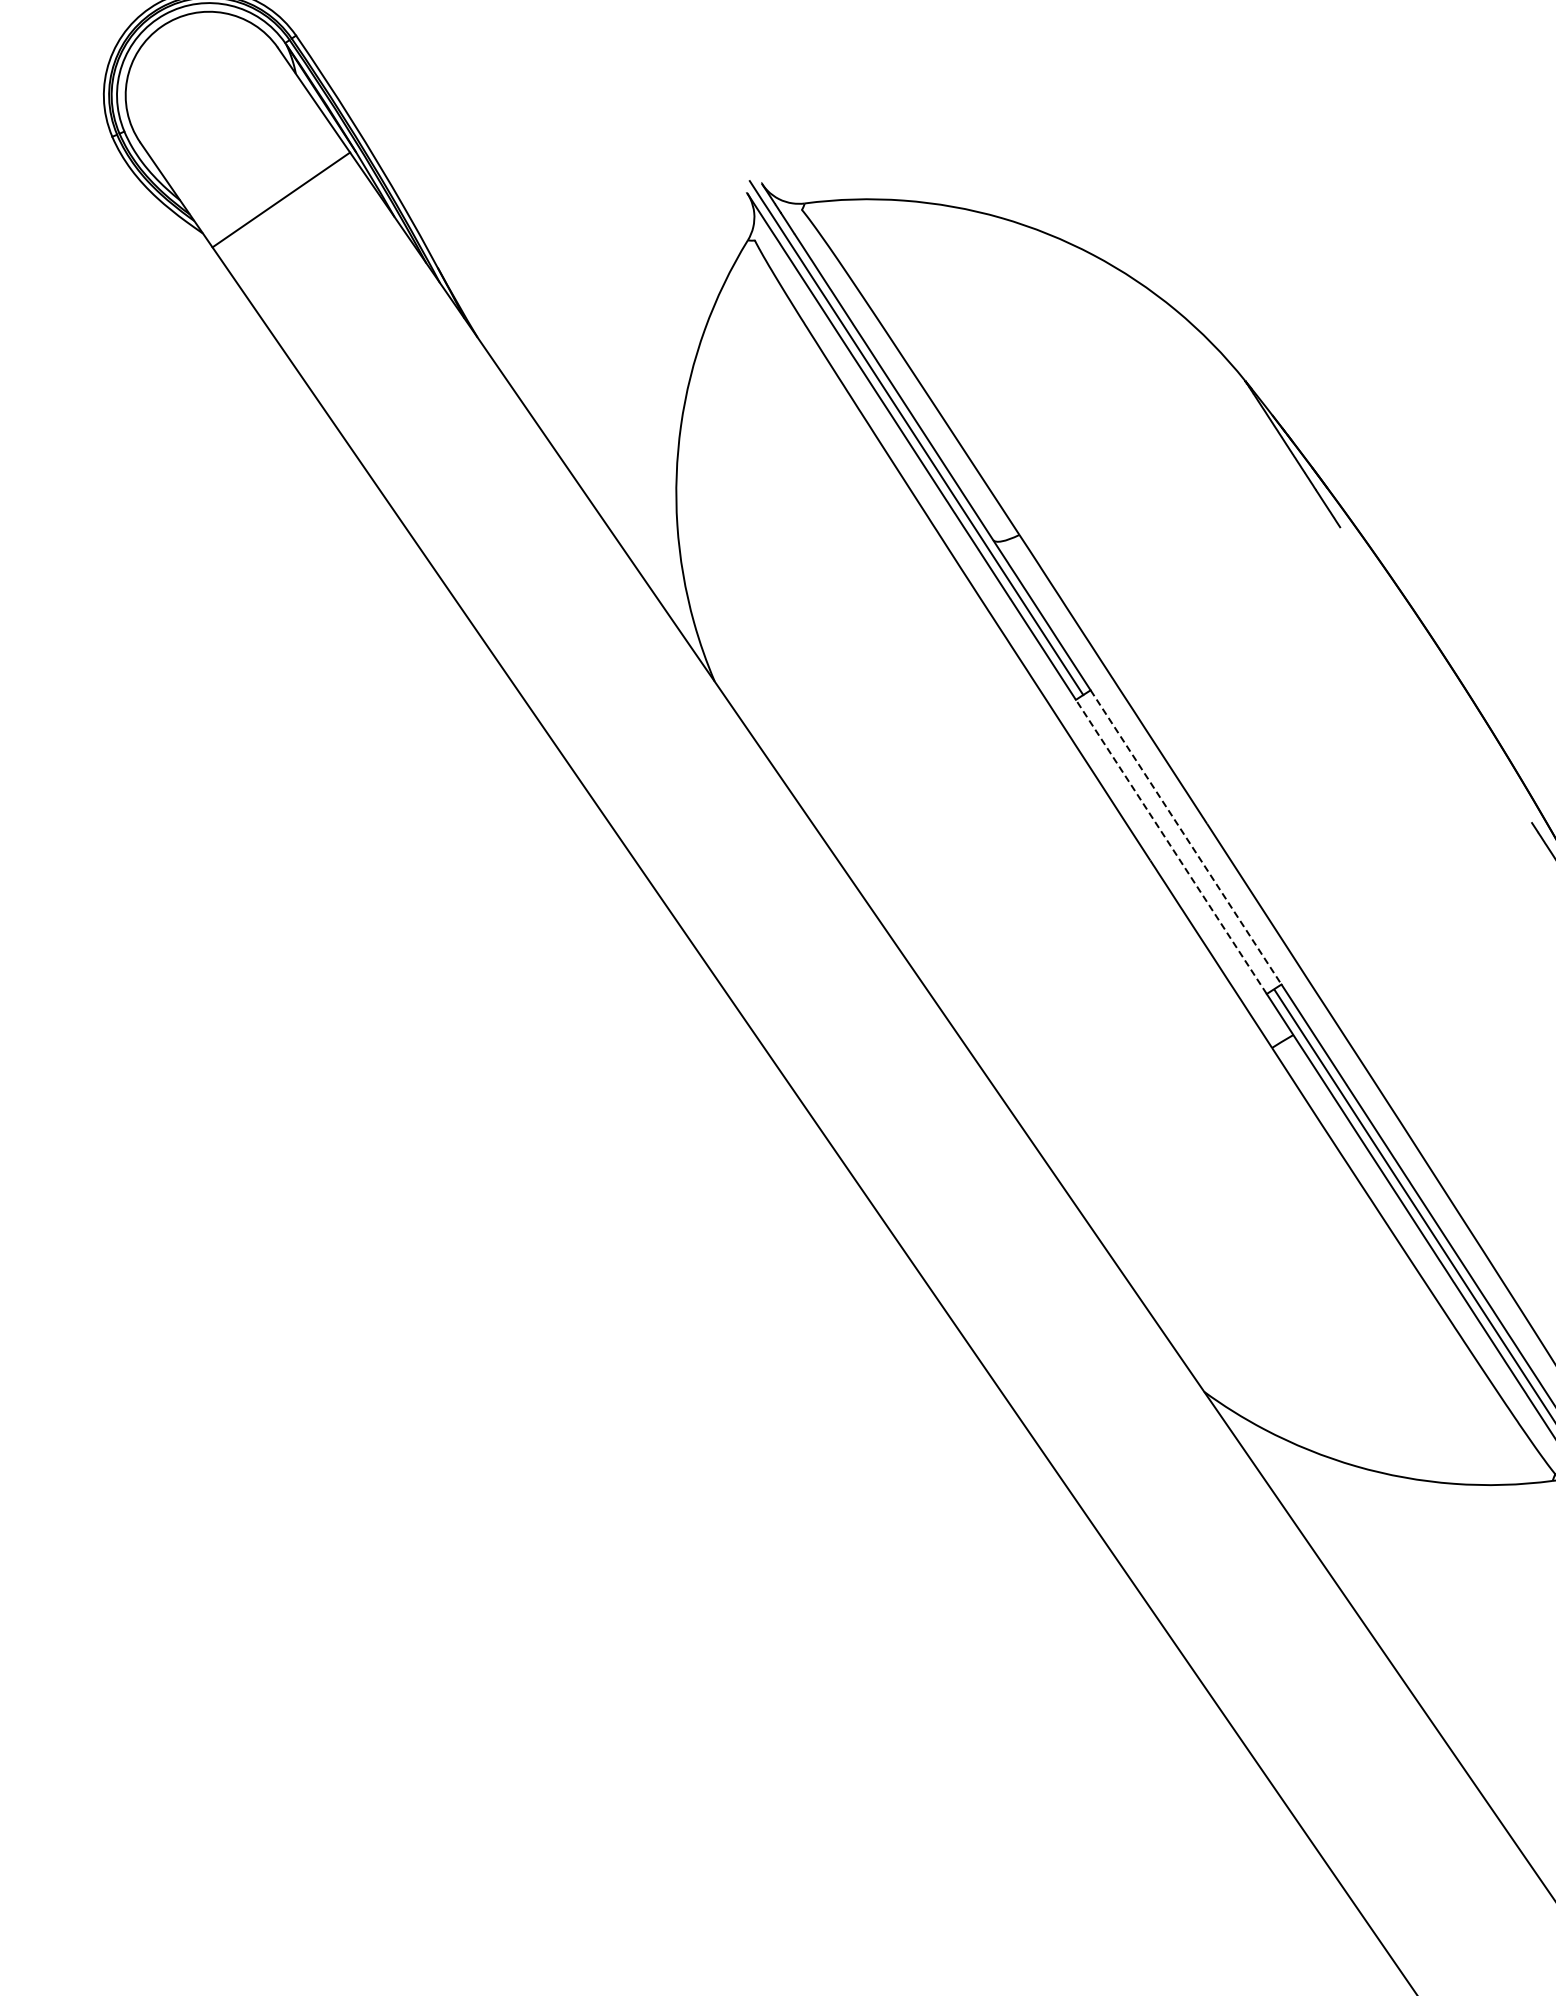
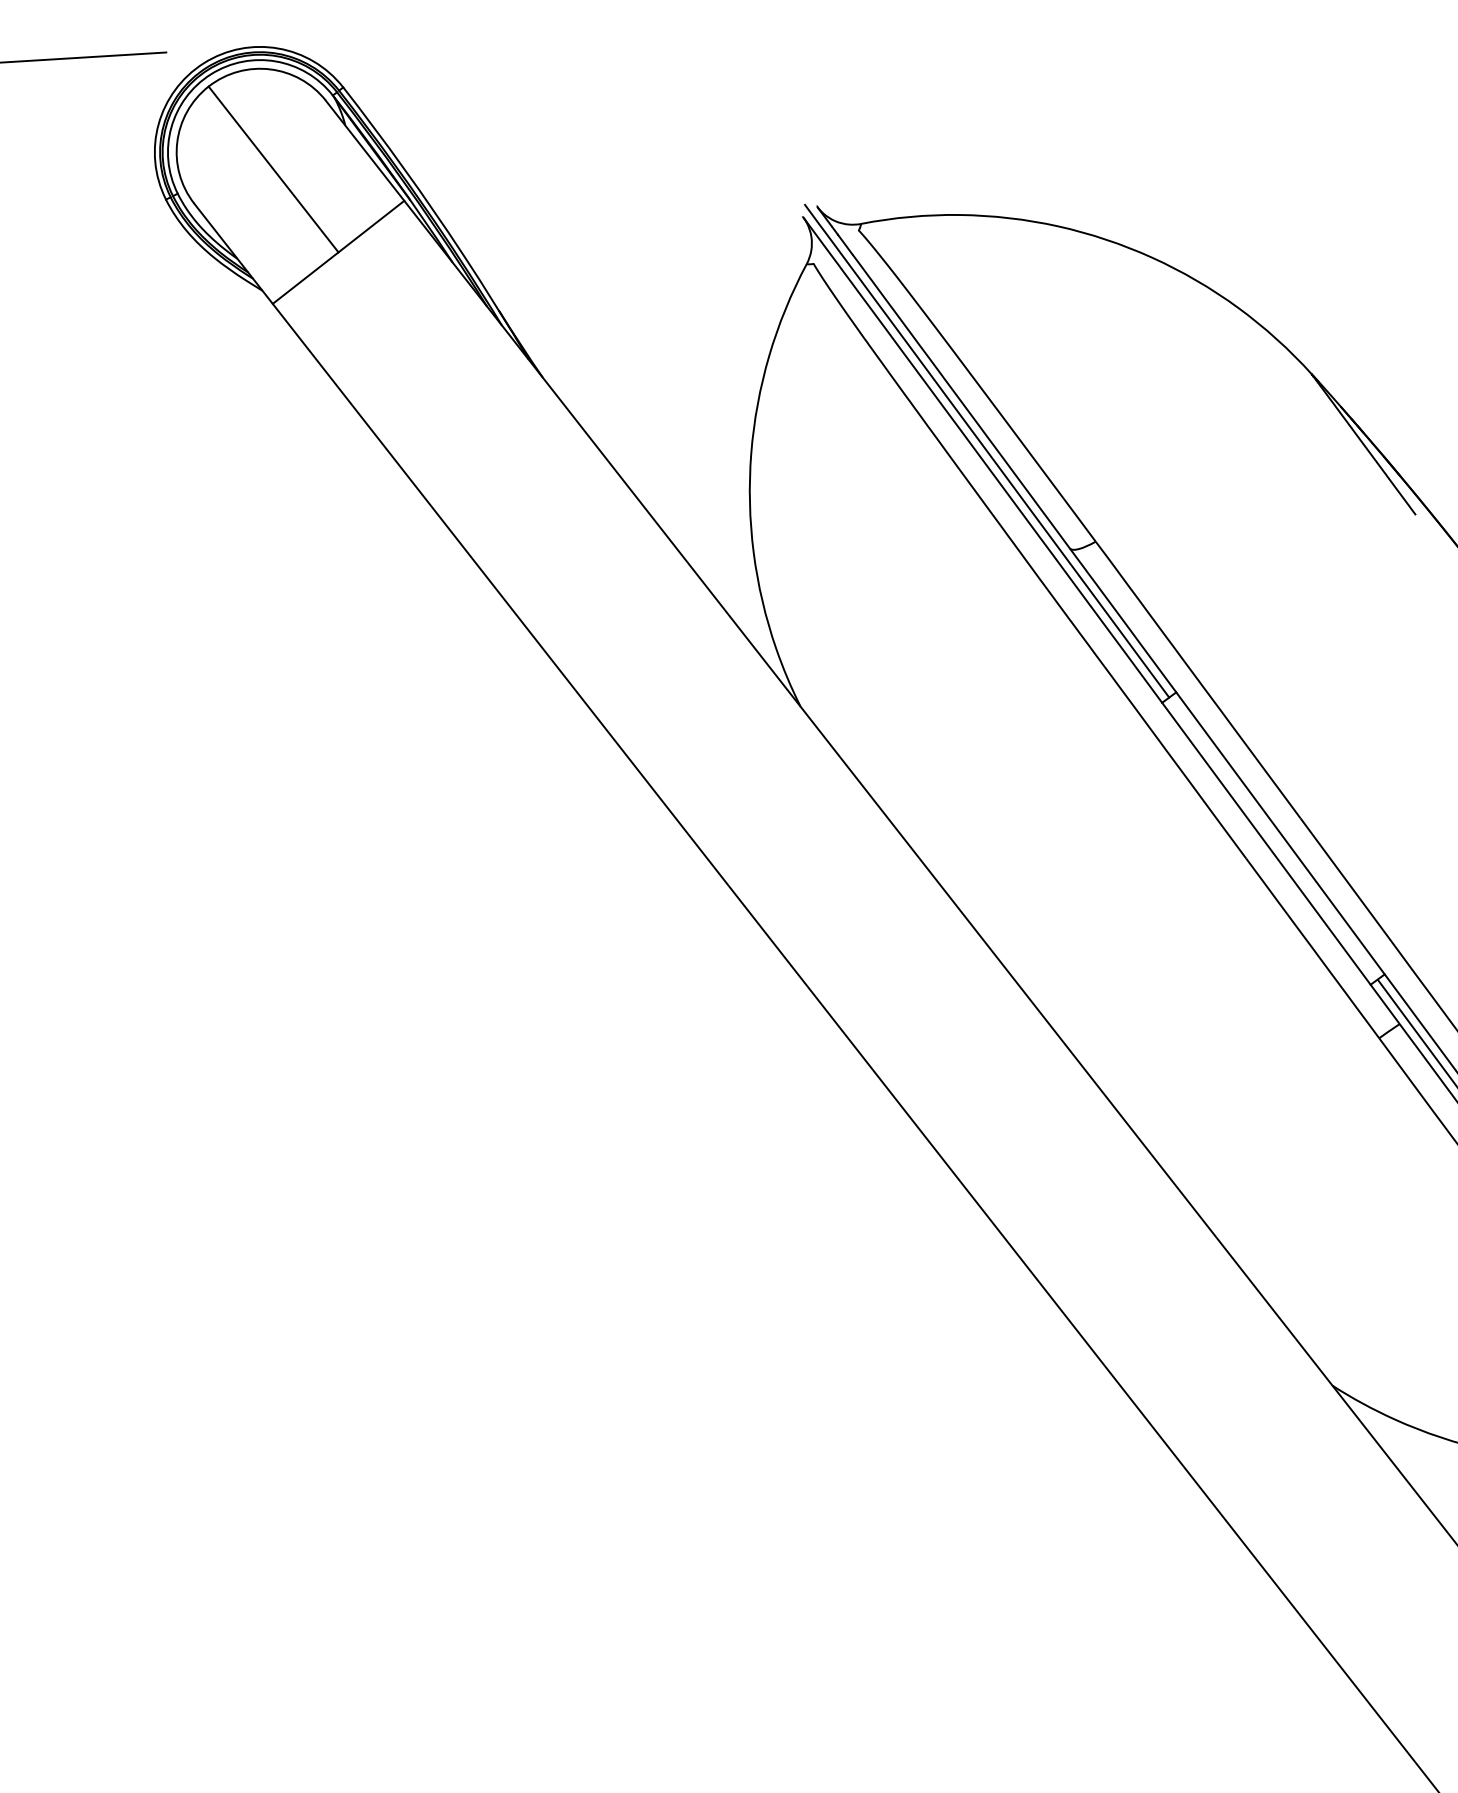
line: (221, 113) -> (273, 169), added
line: (1186, 837) -> (1280, 833), dashed -> solid
line: (1171, 846) -> (1266, 843), dashed -> solid

